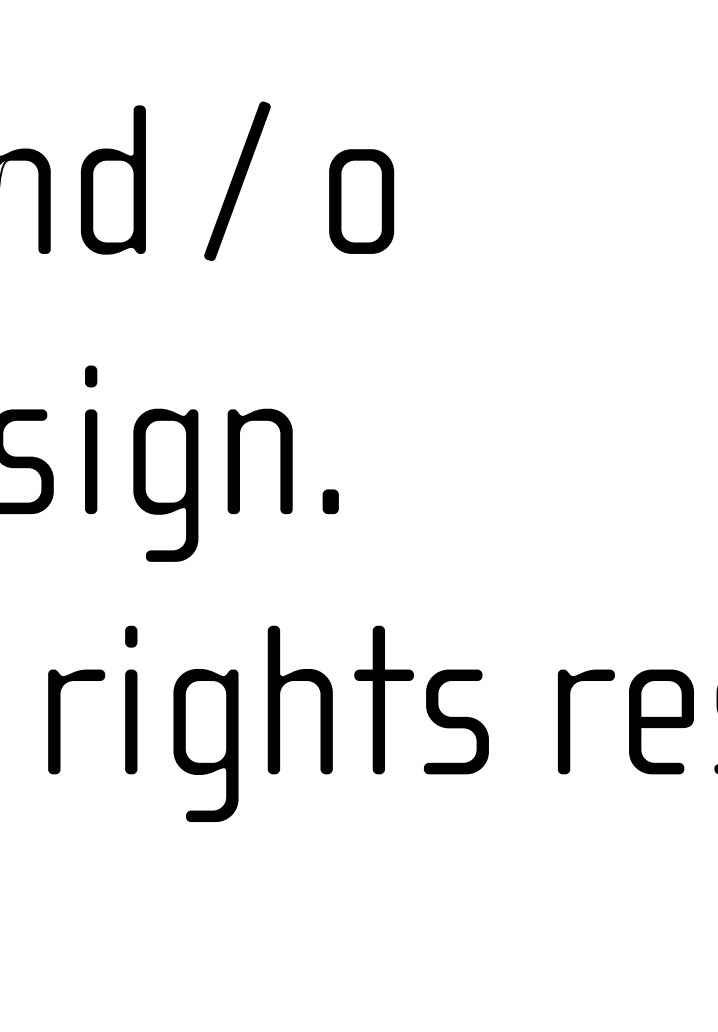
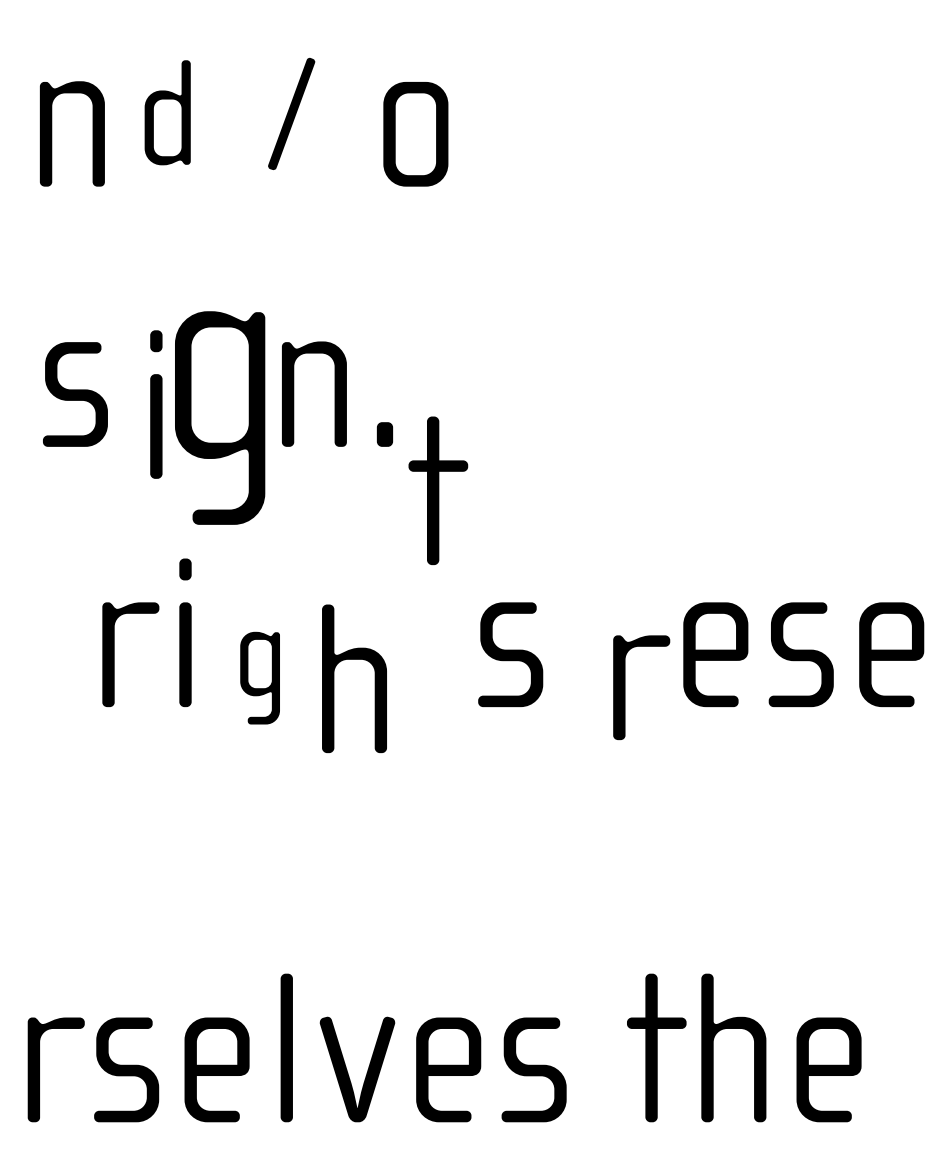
part: (113, 179) -> (167, 112), size x0.7
part: (237, 180) -> (291, 113), size x0.7
part: (91, 439) -> (156, 404), moved
part: (165, 484) -> (219, 417), size x1.4
part: (300, 680) -> (354, 659), moved
part: (384, 699) -> (438, 490), moved
part: (570, 721) -> (625, 687), moved
part: (205, 744) -> (259, 677), size x0.6

